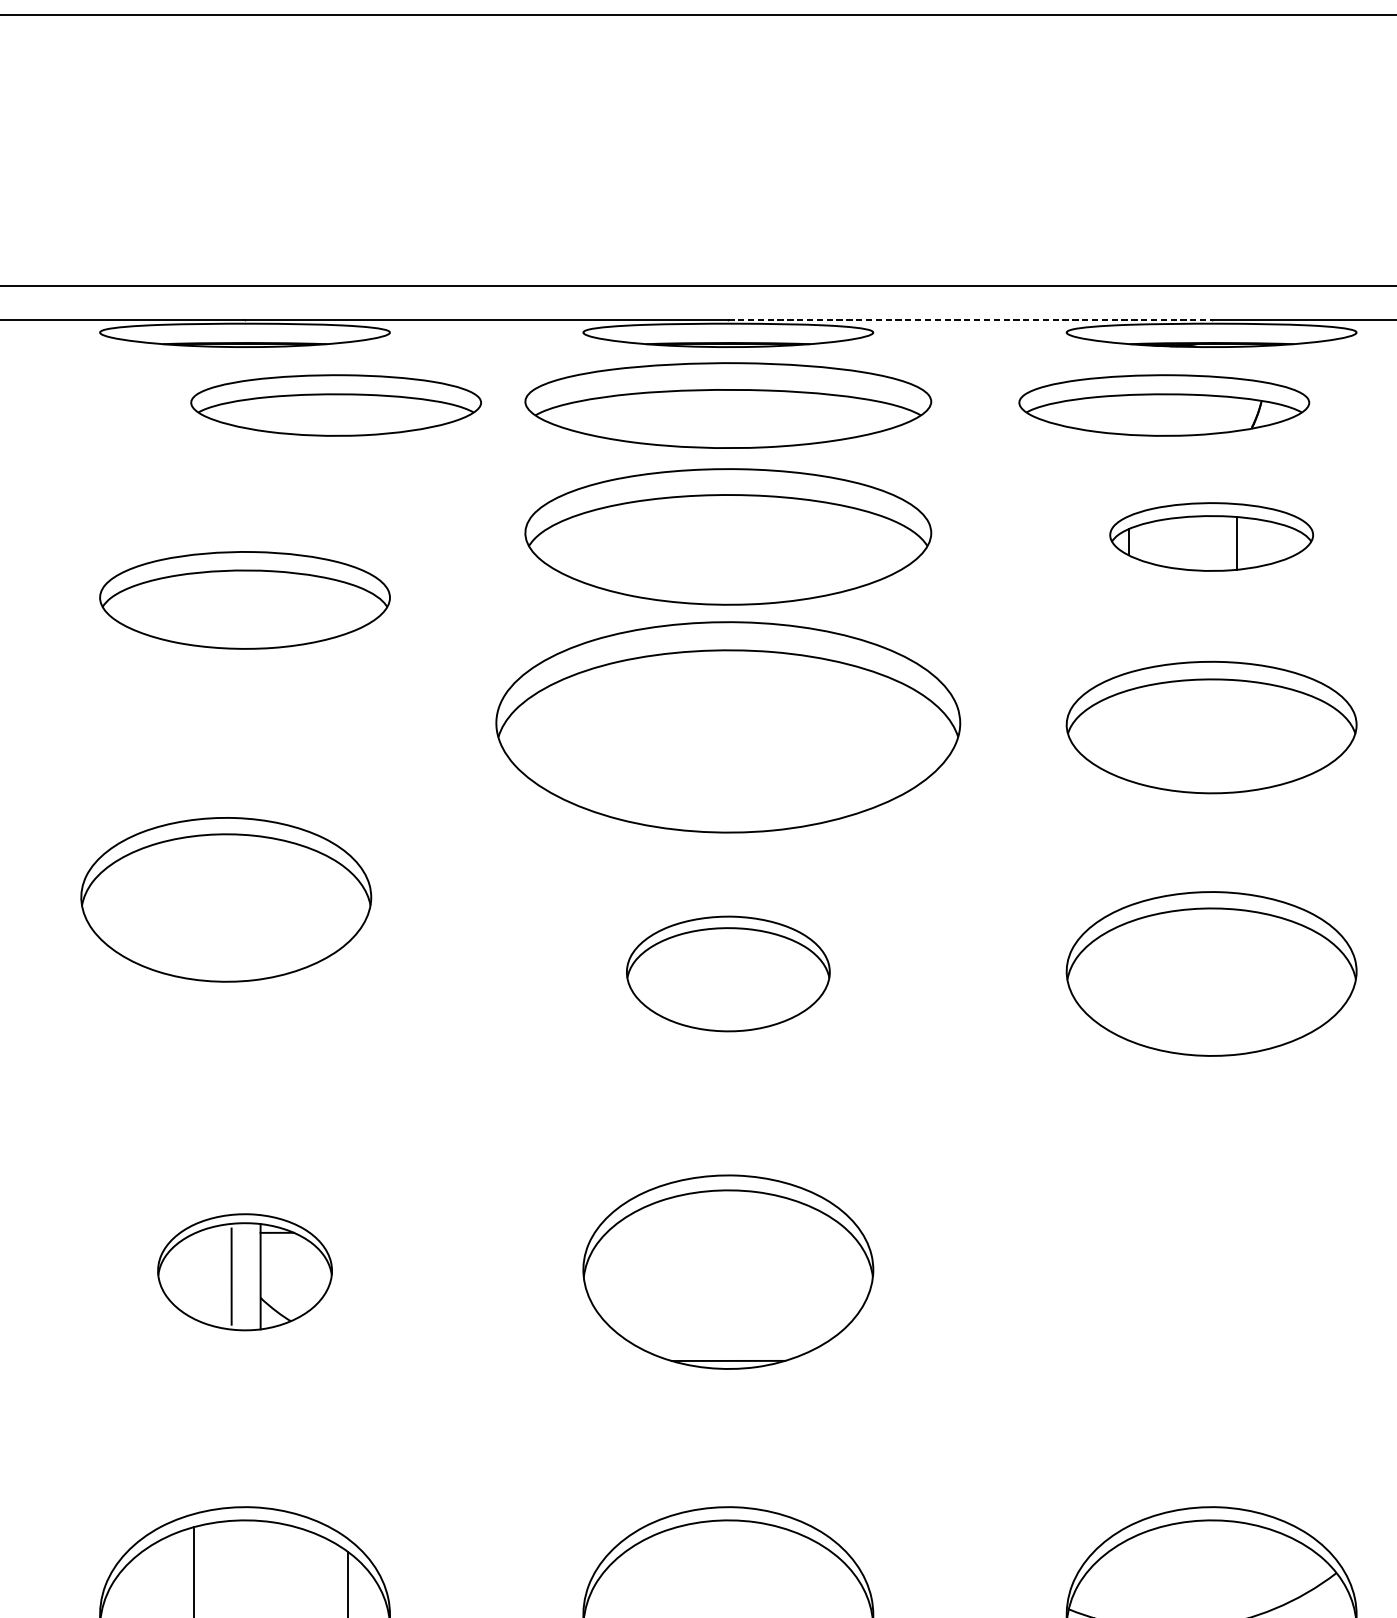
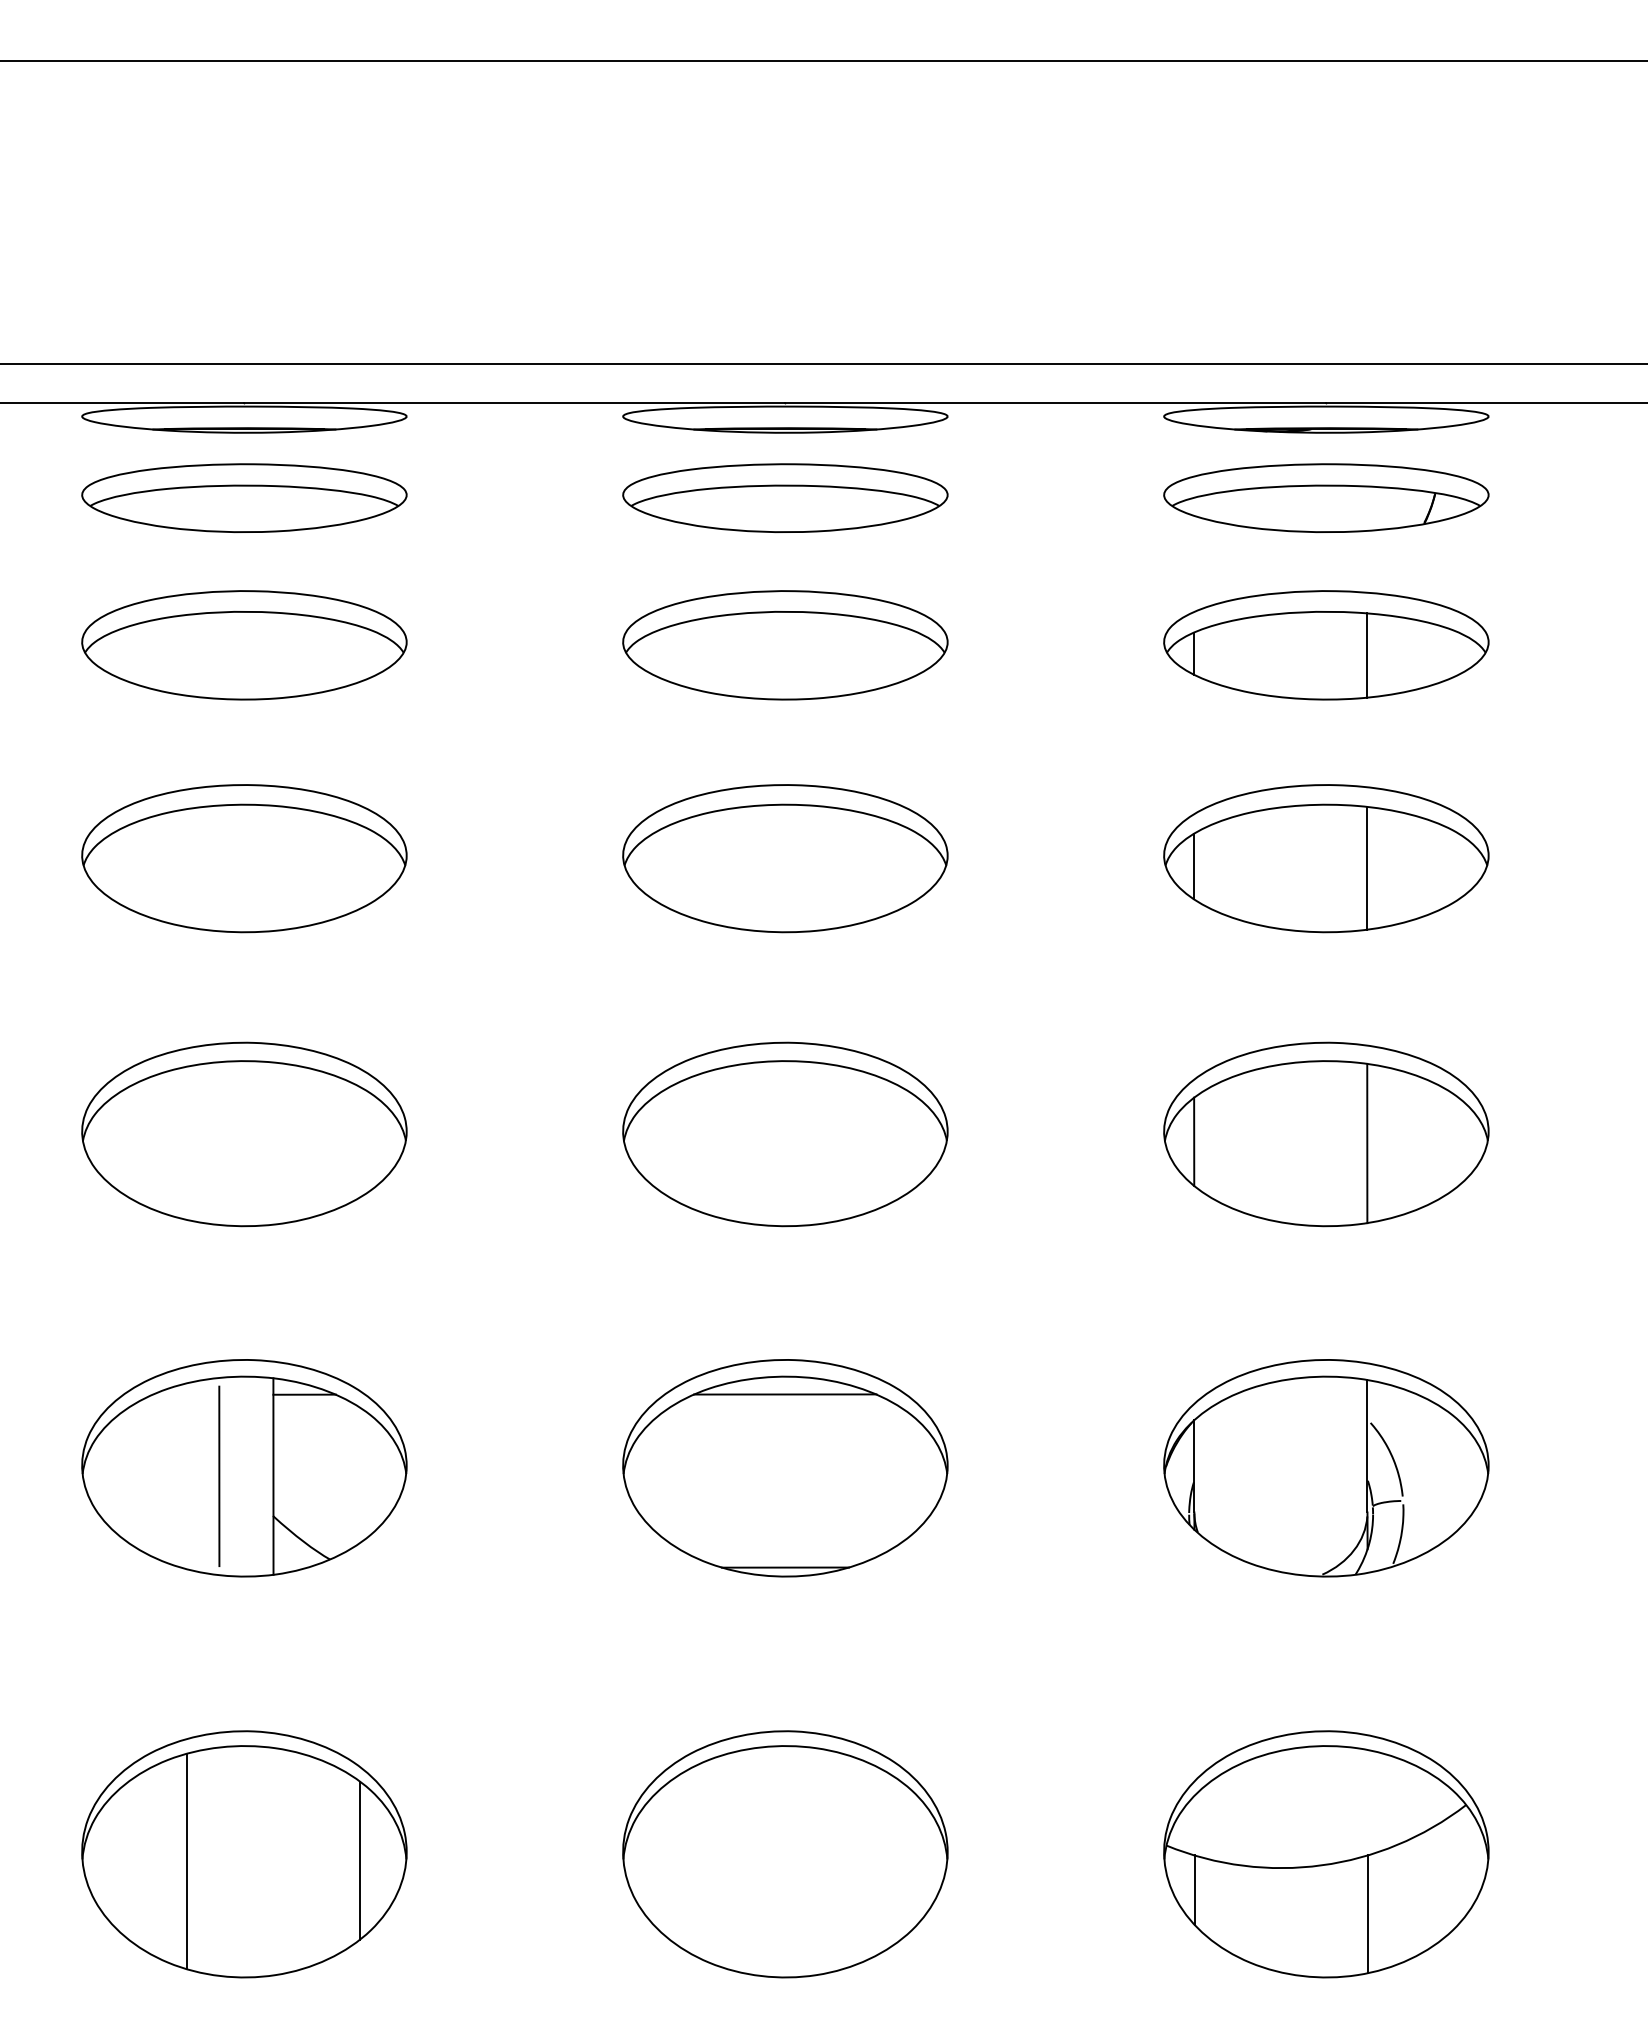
line: (970, 320) -> (1056, 402), dashed -> solid
part: (336, 404) -> (244, 497), moved
part: (728, 404) -> (785, 497), size x0.71
part: (1164, 404) -> (1326, 497), moved
part: (728, 537) -> (785, 645), size x0.71
part: (1211, 537) -> (1326, 645), size x1.43
part: (245, 600) -> (244, 645), moved
part: (245, 727) -> (244, 858), added
part: (728, 727) -> (785, 858), size x0.62
line: (1093, 734) -> (1194, 866), added
line: (1248, 735) -> (1367, 867), added
part: (226, 899) -> (244, 1134), moved
part: (728, 974) -> (785, 1134), size x1.43
line: (1093, 980) -> (1194, 1141), added
line: (1248, 982) -> (1367, 1143), added
line: (728, 1206) -> (785, 1394), added
part: (245, 1272) -> (244, 1468), size x1.67
part: (1211, 1272) -> (1326, 1468), added

